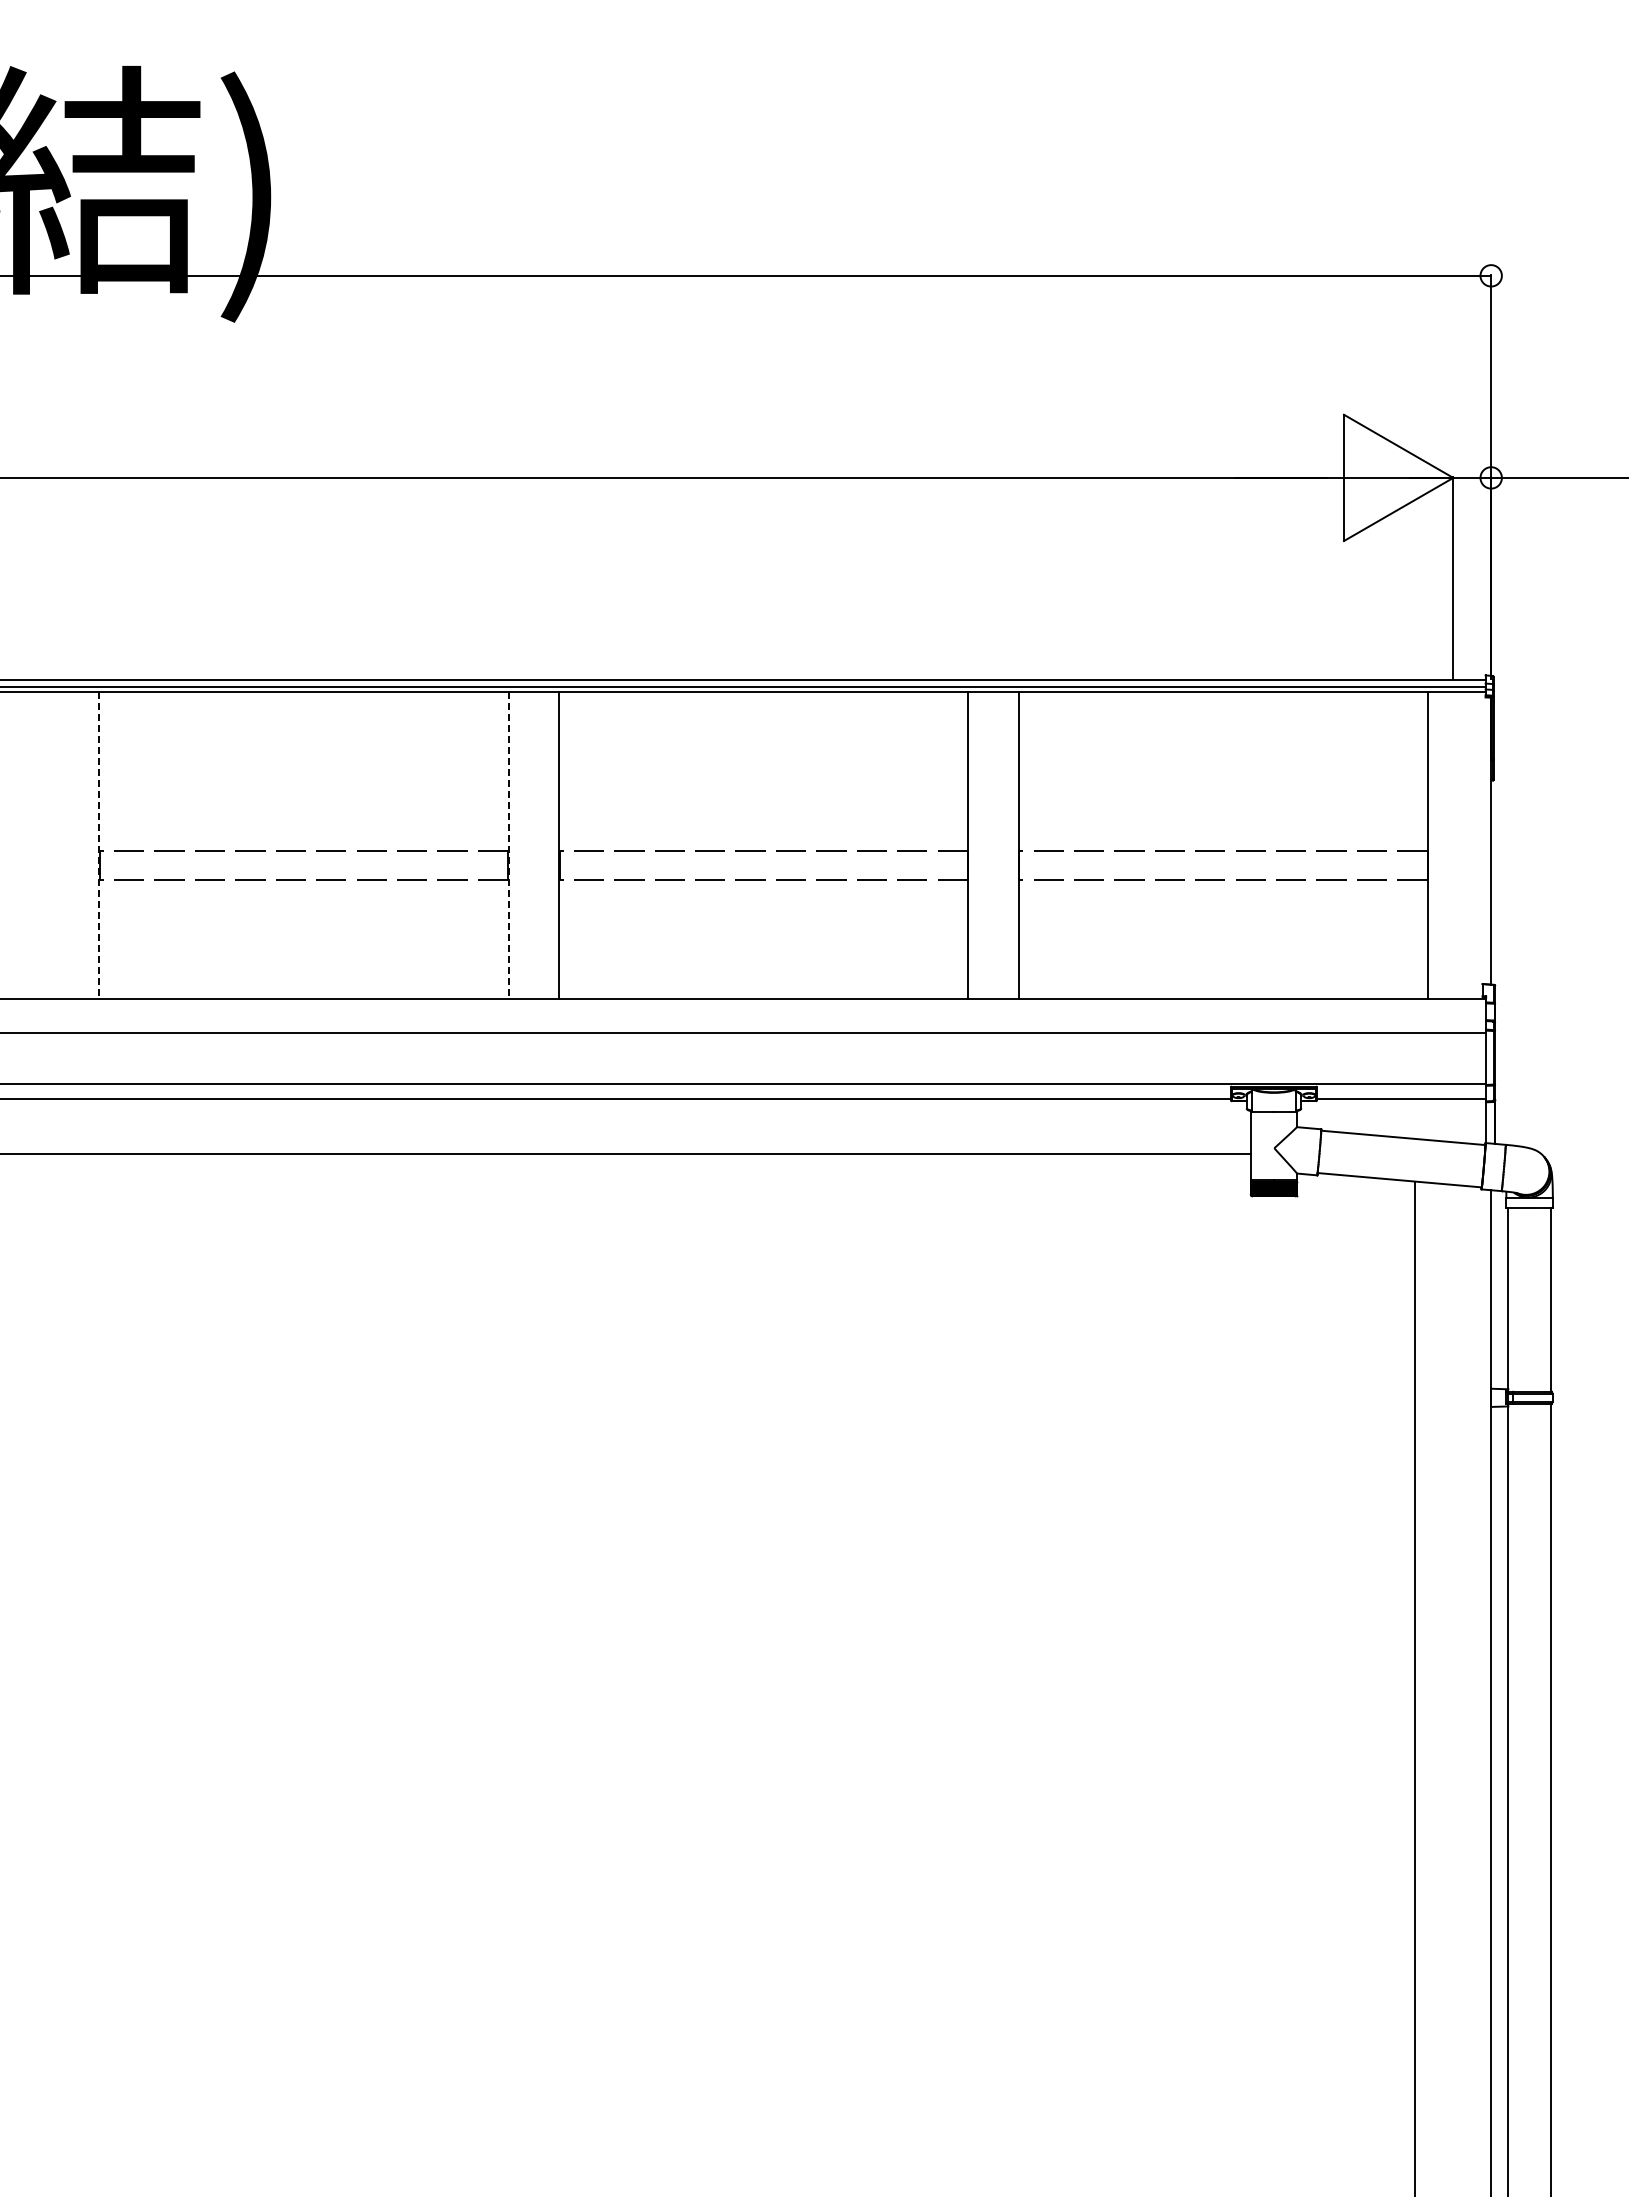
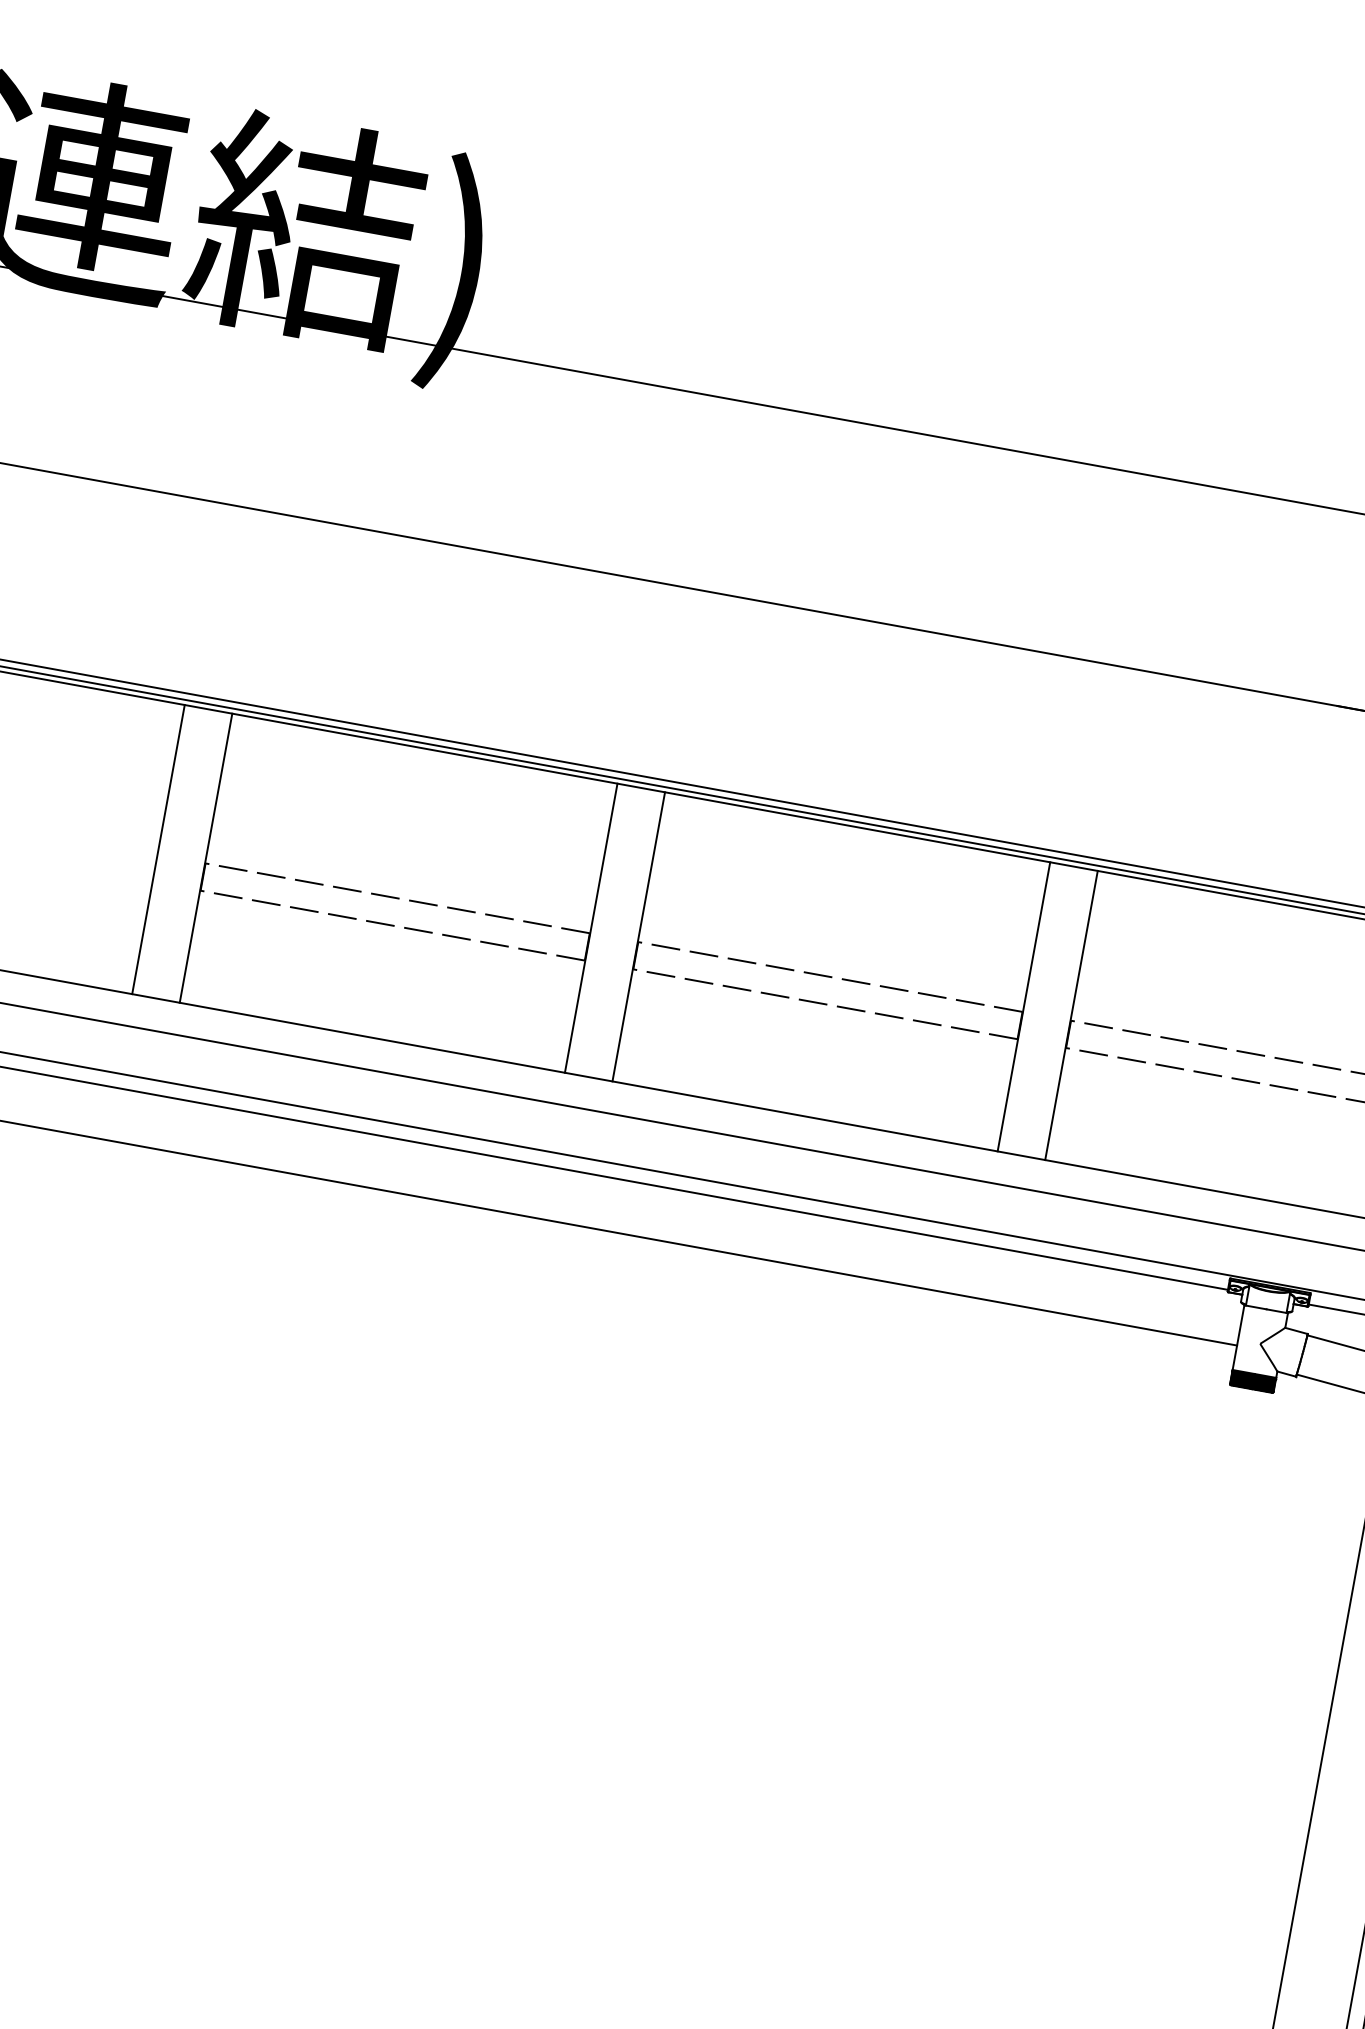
line: (48, 845) -> (158, 849), added
line: (99, 845) -> (206, 857), dashed -> solid
line: (508, 845) -> (591, 927), dashed -> solid

